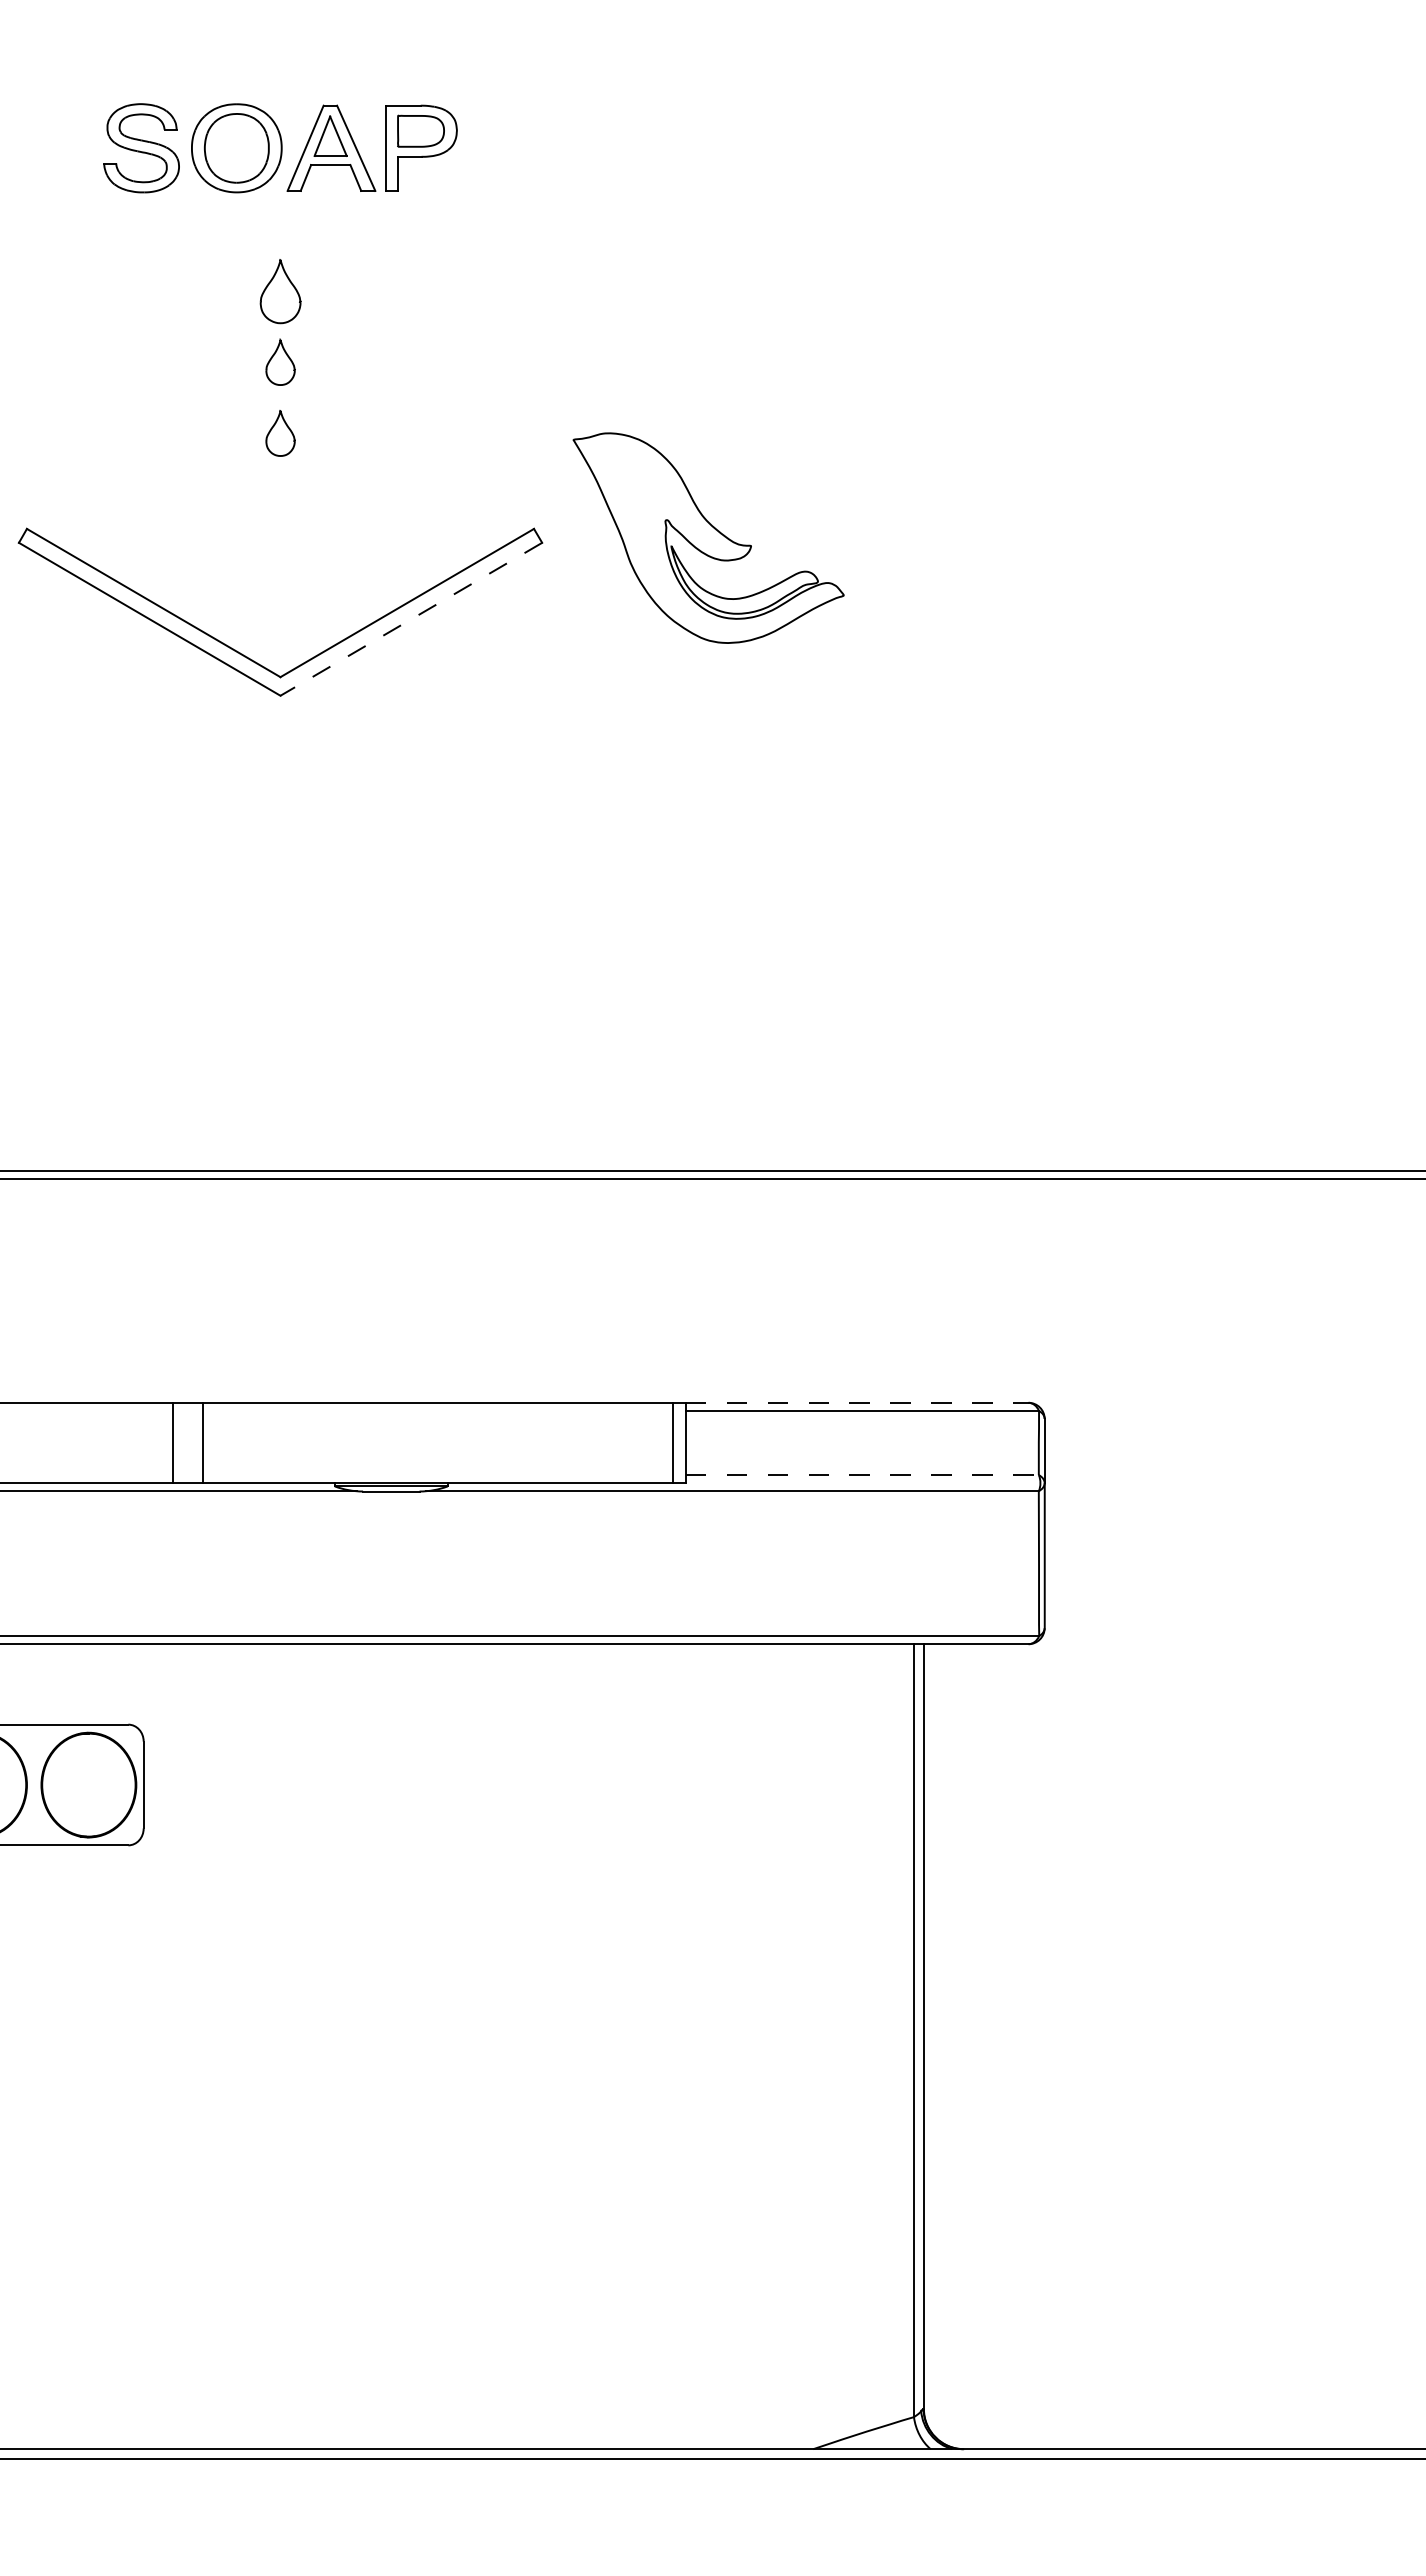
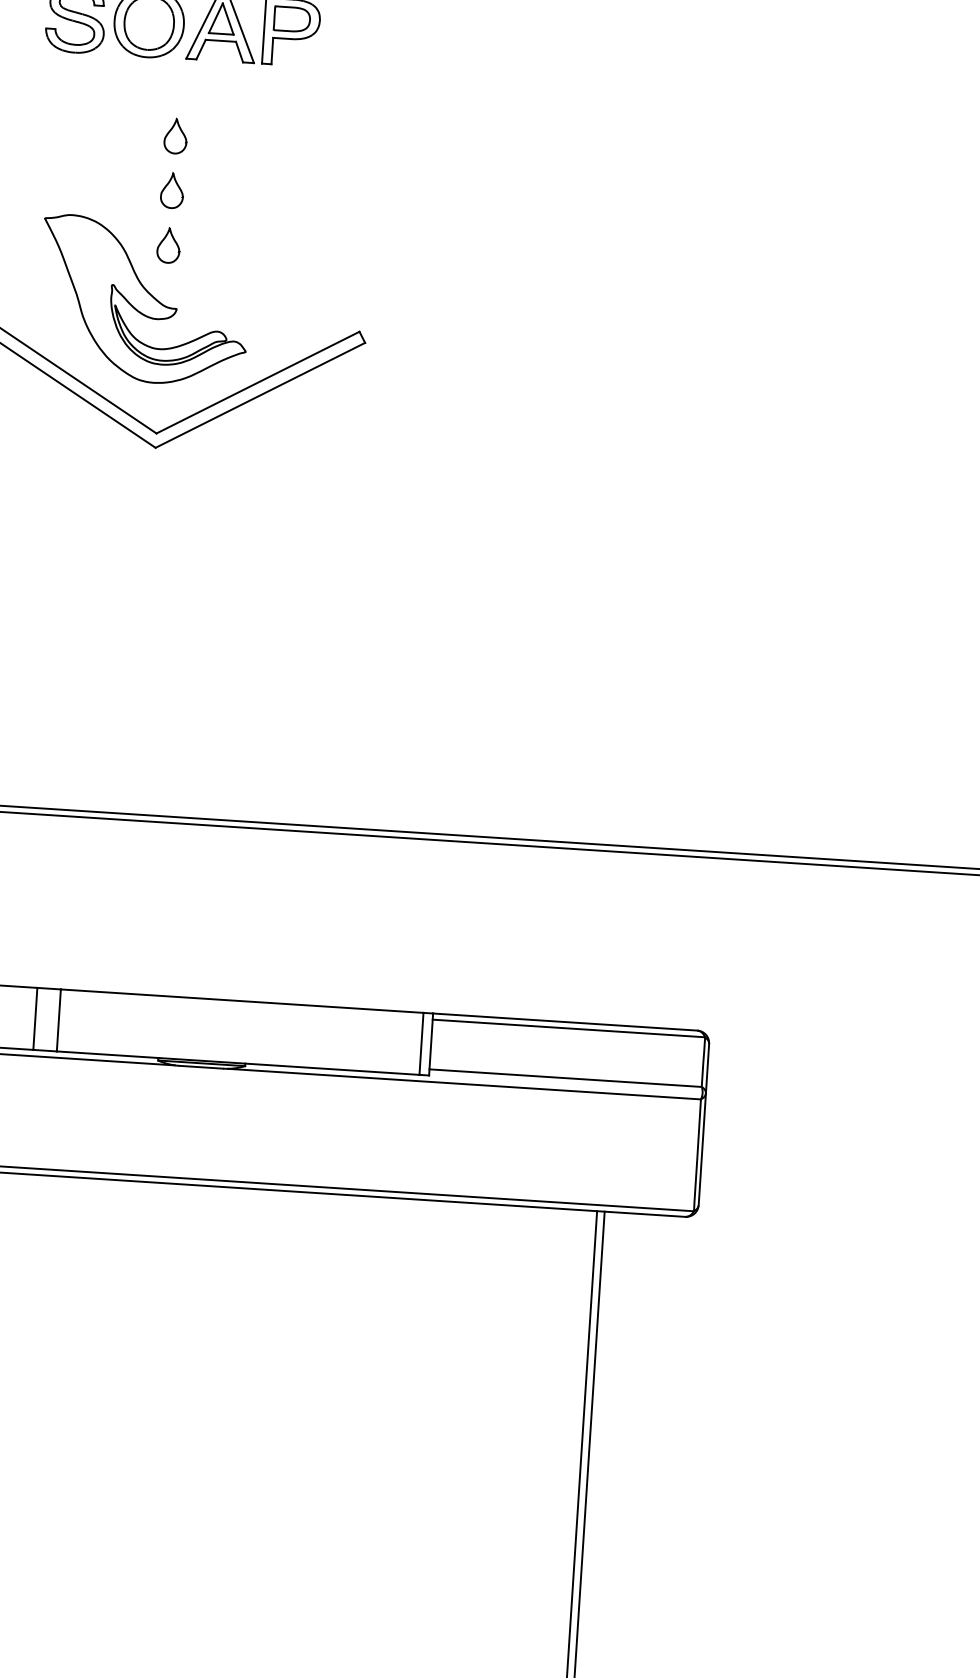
part: (280, 291) -> (175, 135), size x0.71
part: (708, 537) -> (144, 300), moved
line: (411, 619) -> (260, 395), dashed -> solid
line: (857, 1402) -> (565, 1021), dashed -> solid
line: (862, 1475) -> (565, 1078), dashed -> solid

